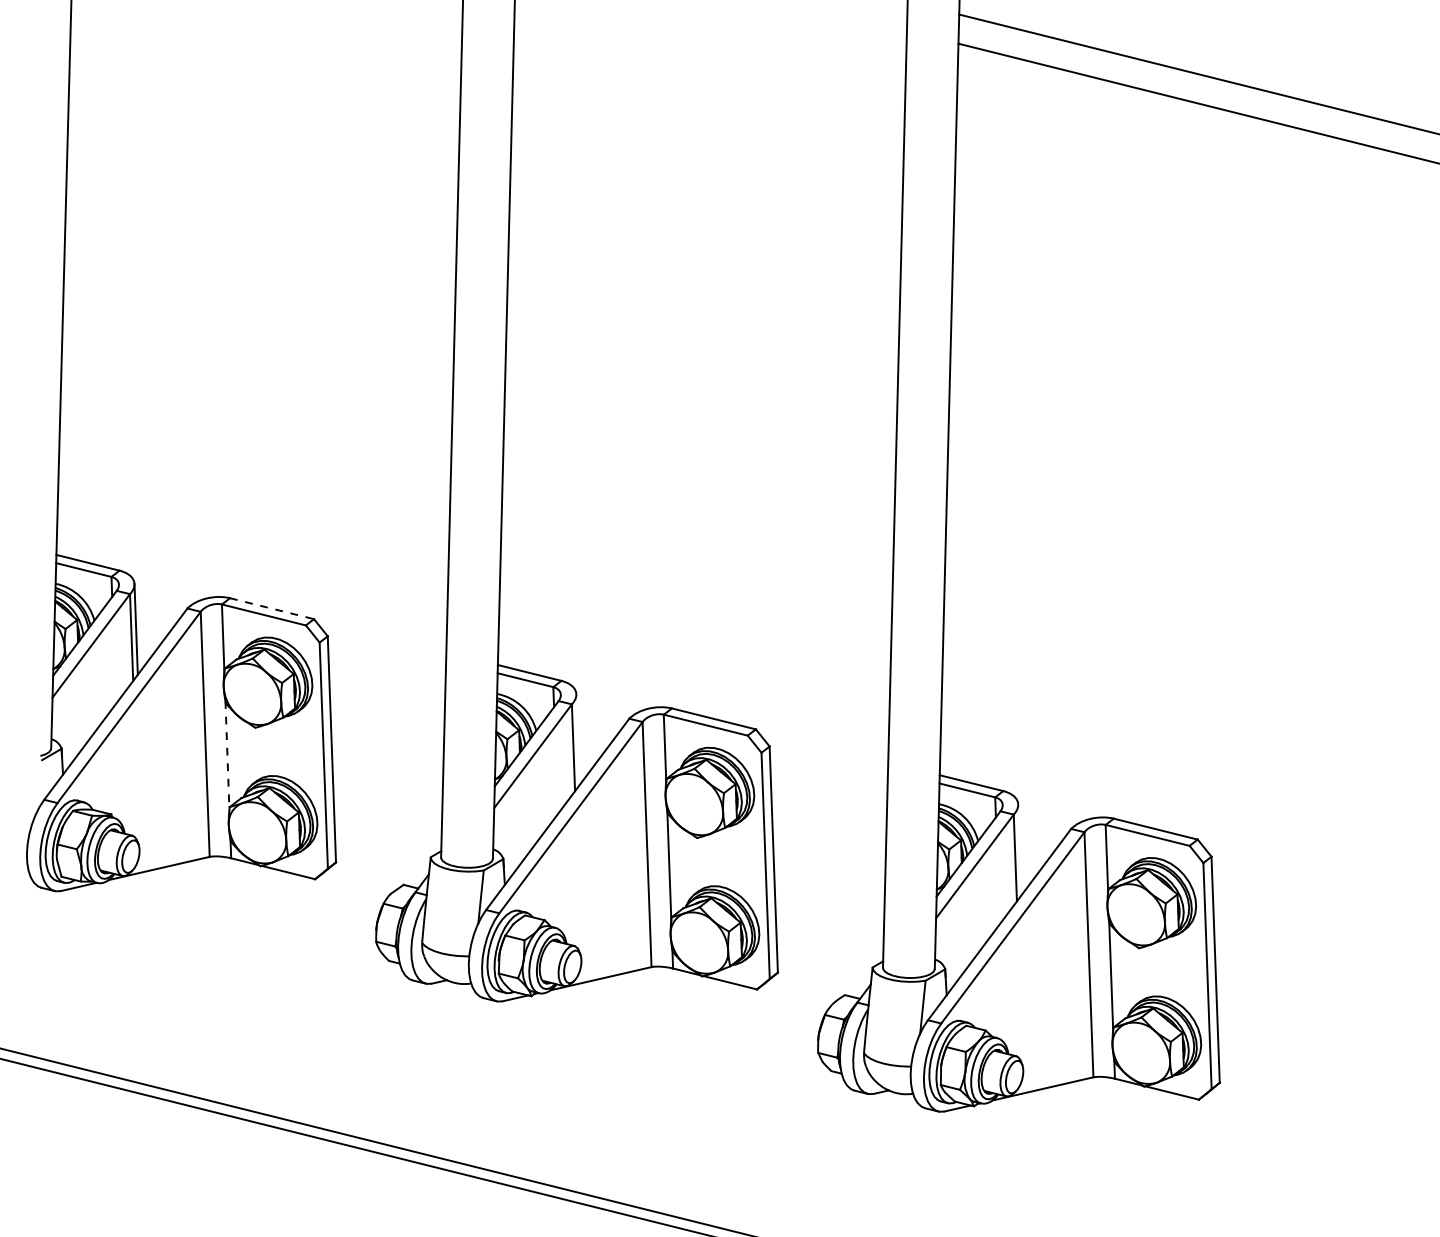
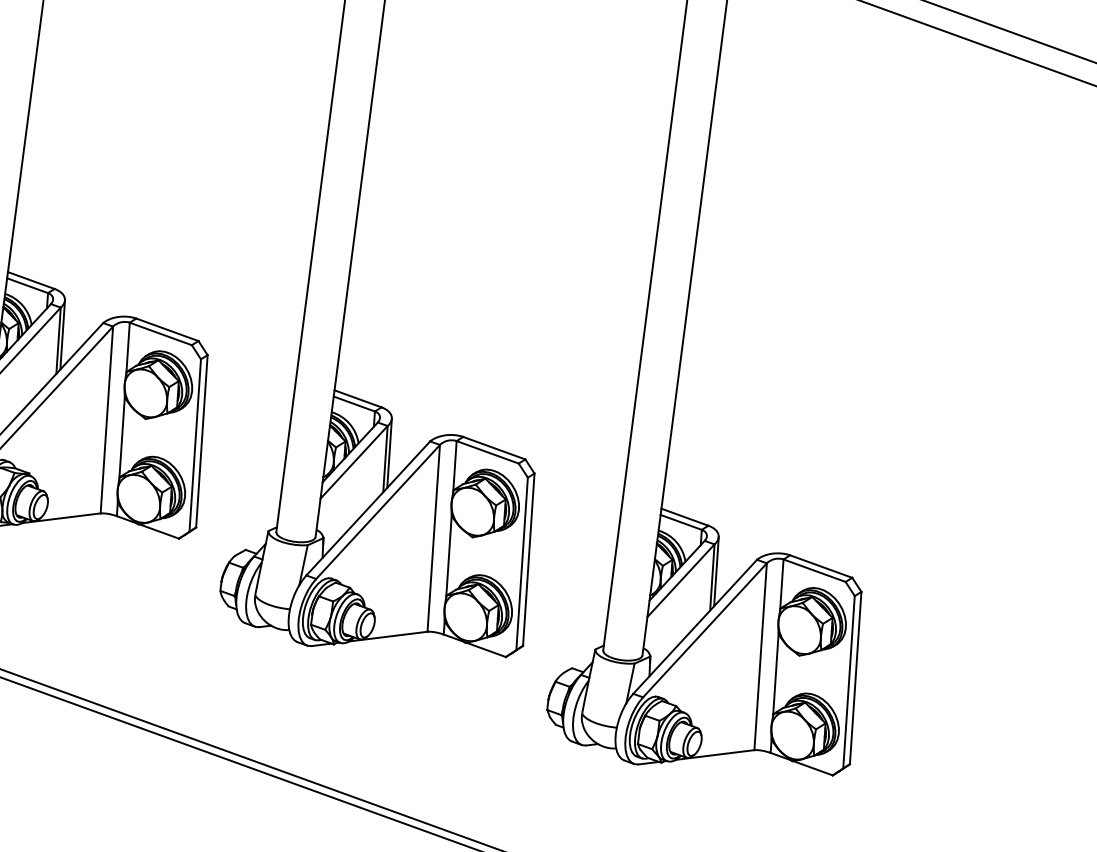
line: (272, 608) -> (167, 329), dashed -> solid
line: (577, 739) -> (389, 453), added
line: (227, 755) -> (122, 437), dashed -> solid
line: (1019, 849) -> (716, 571), added

